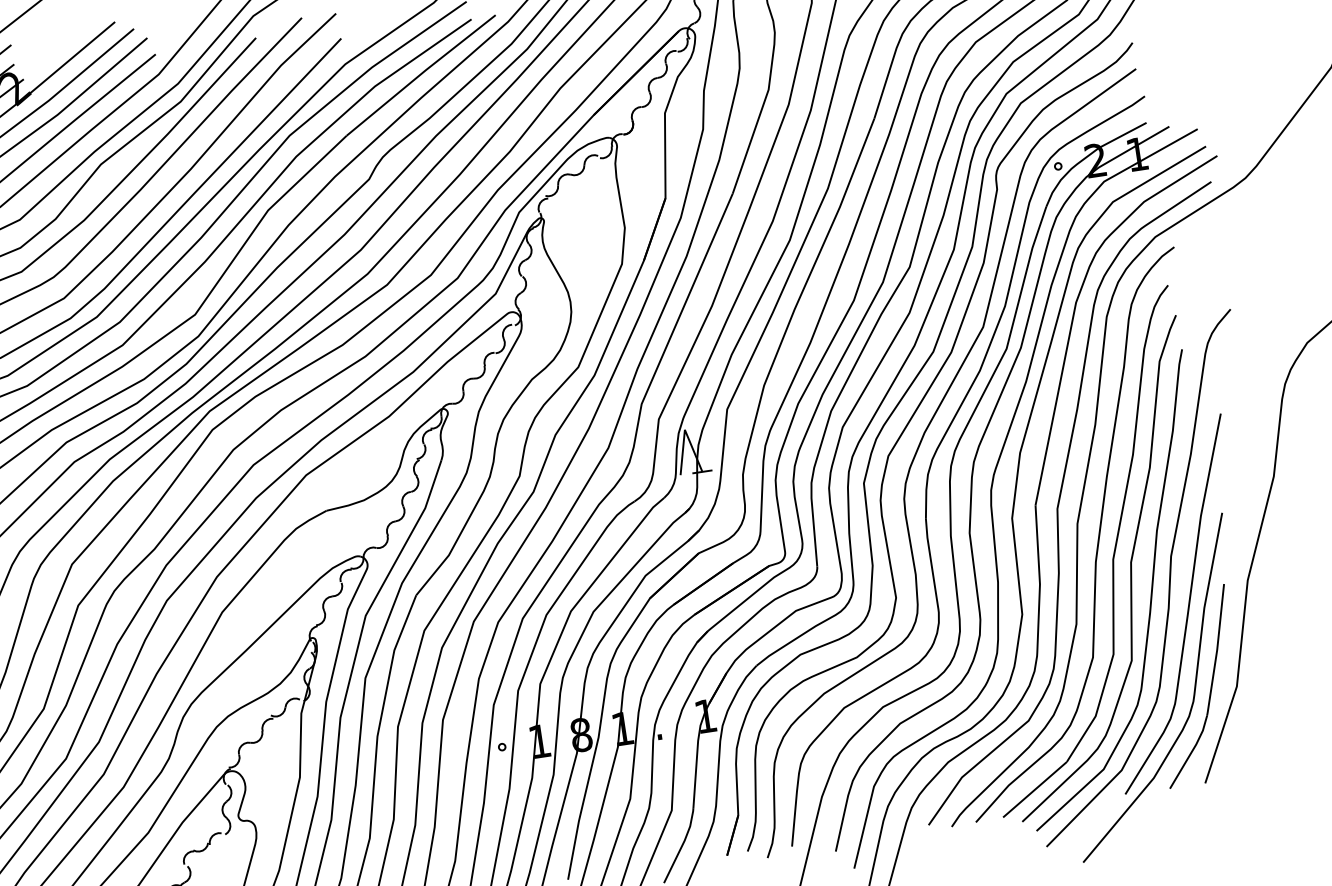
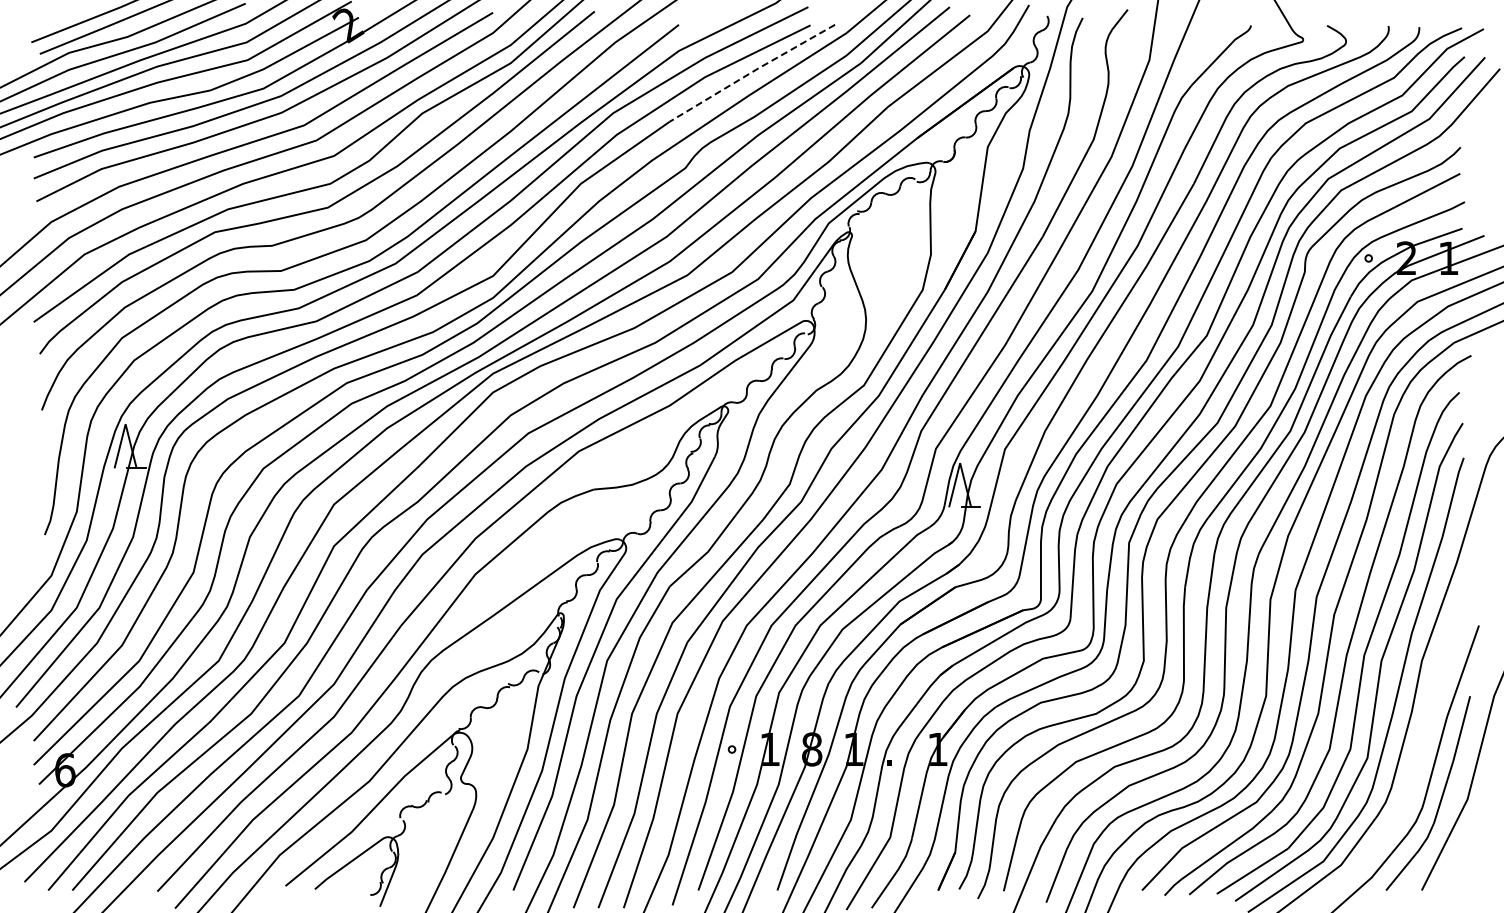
line: (421, 74) -> (752, 72), solid -> dashed
curve: (1187, 603) -> (1431, 710), removed

